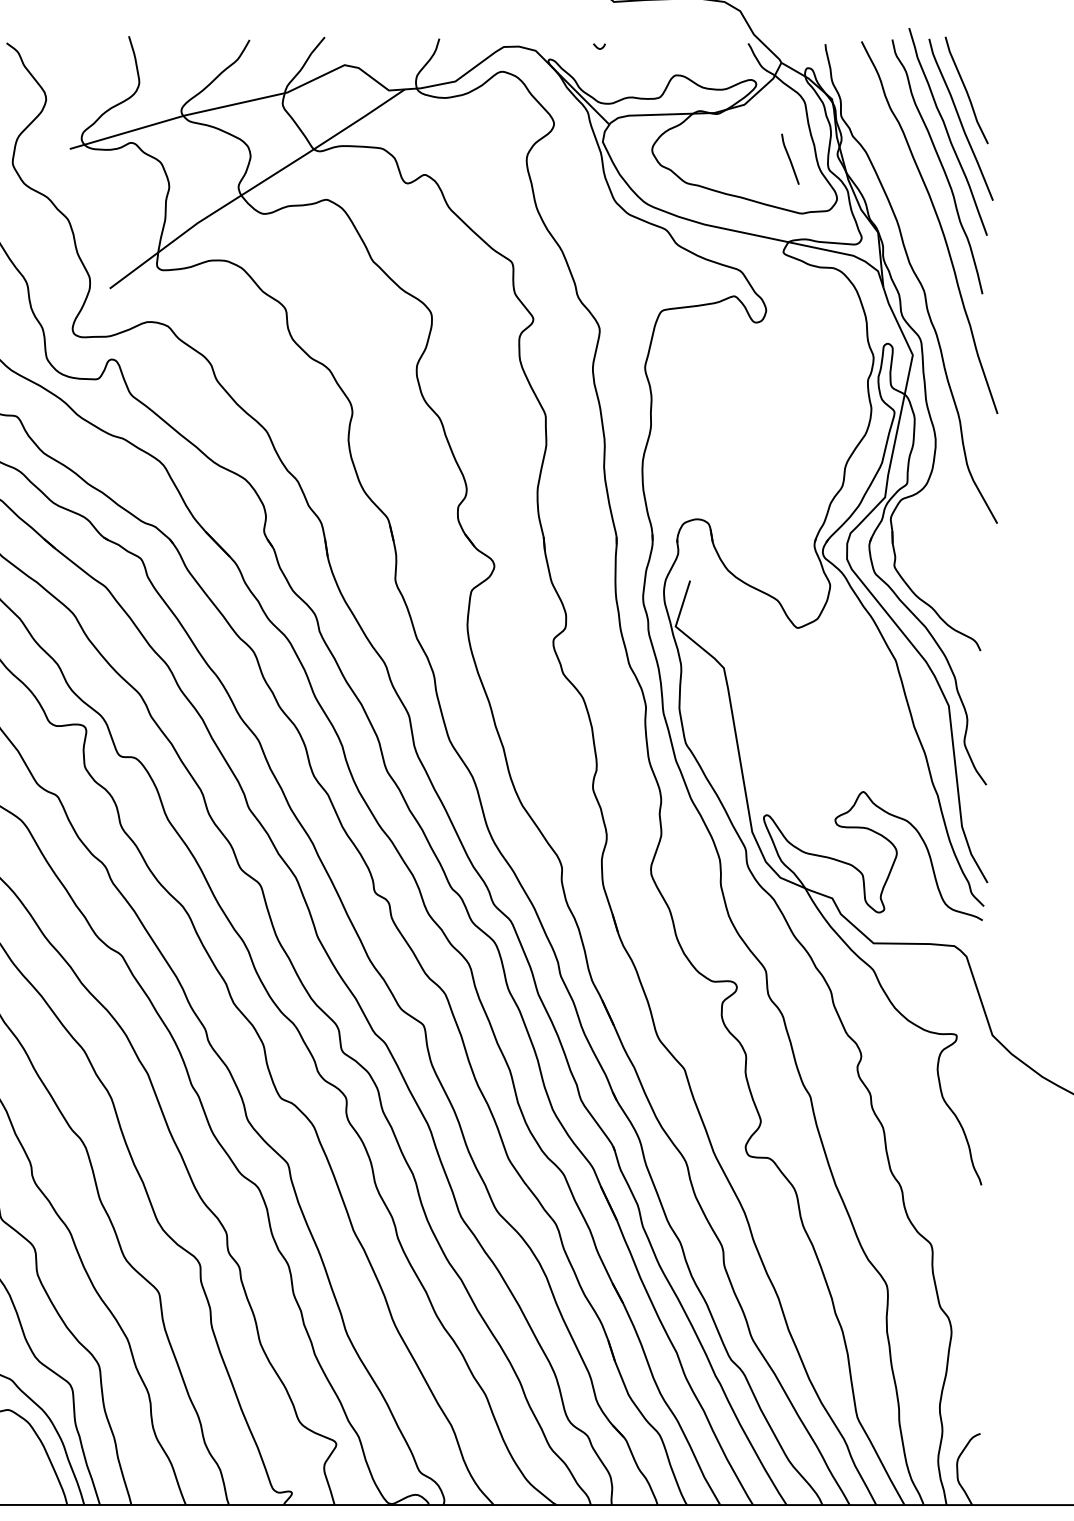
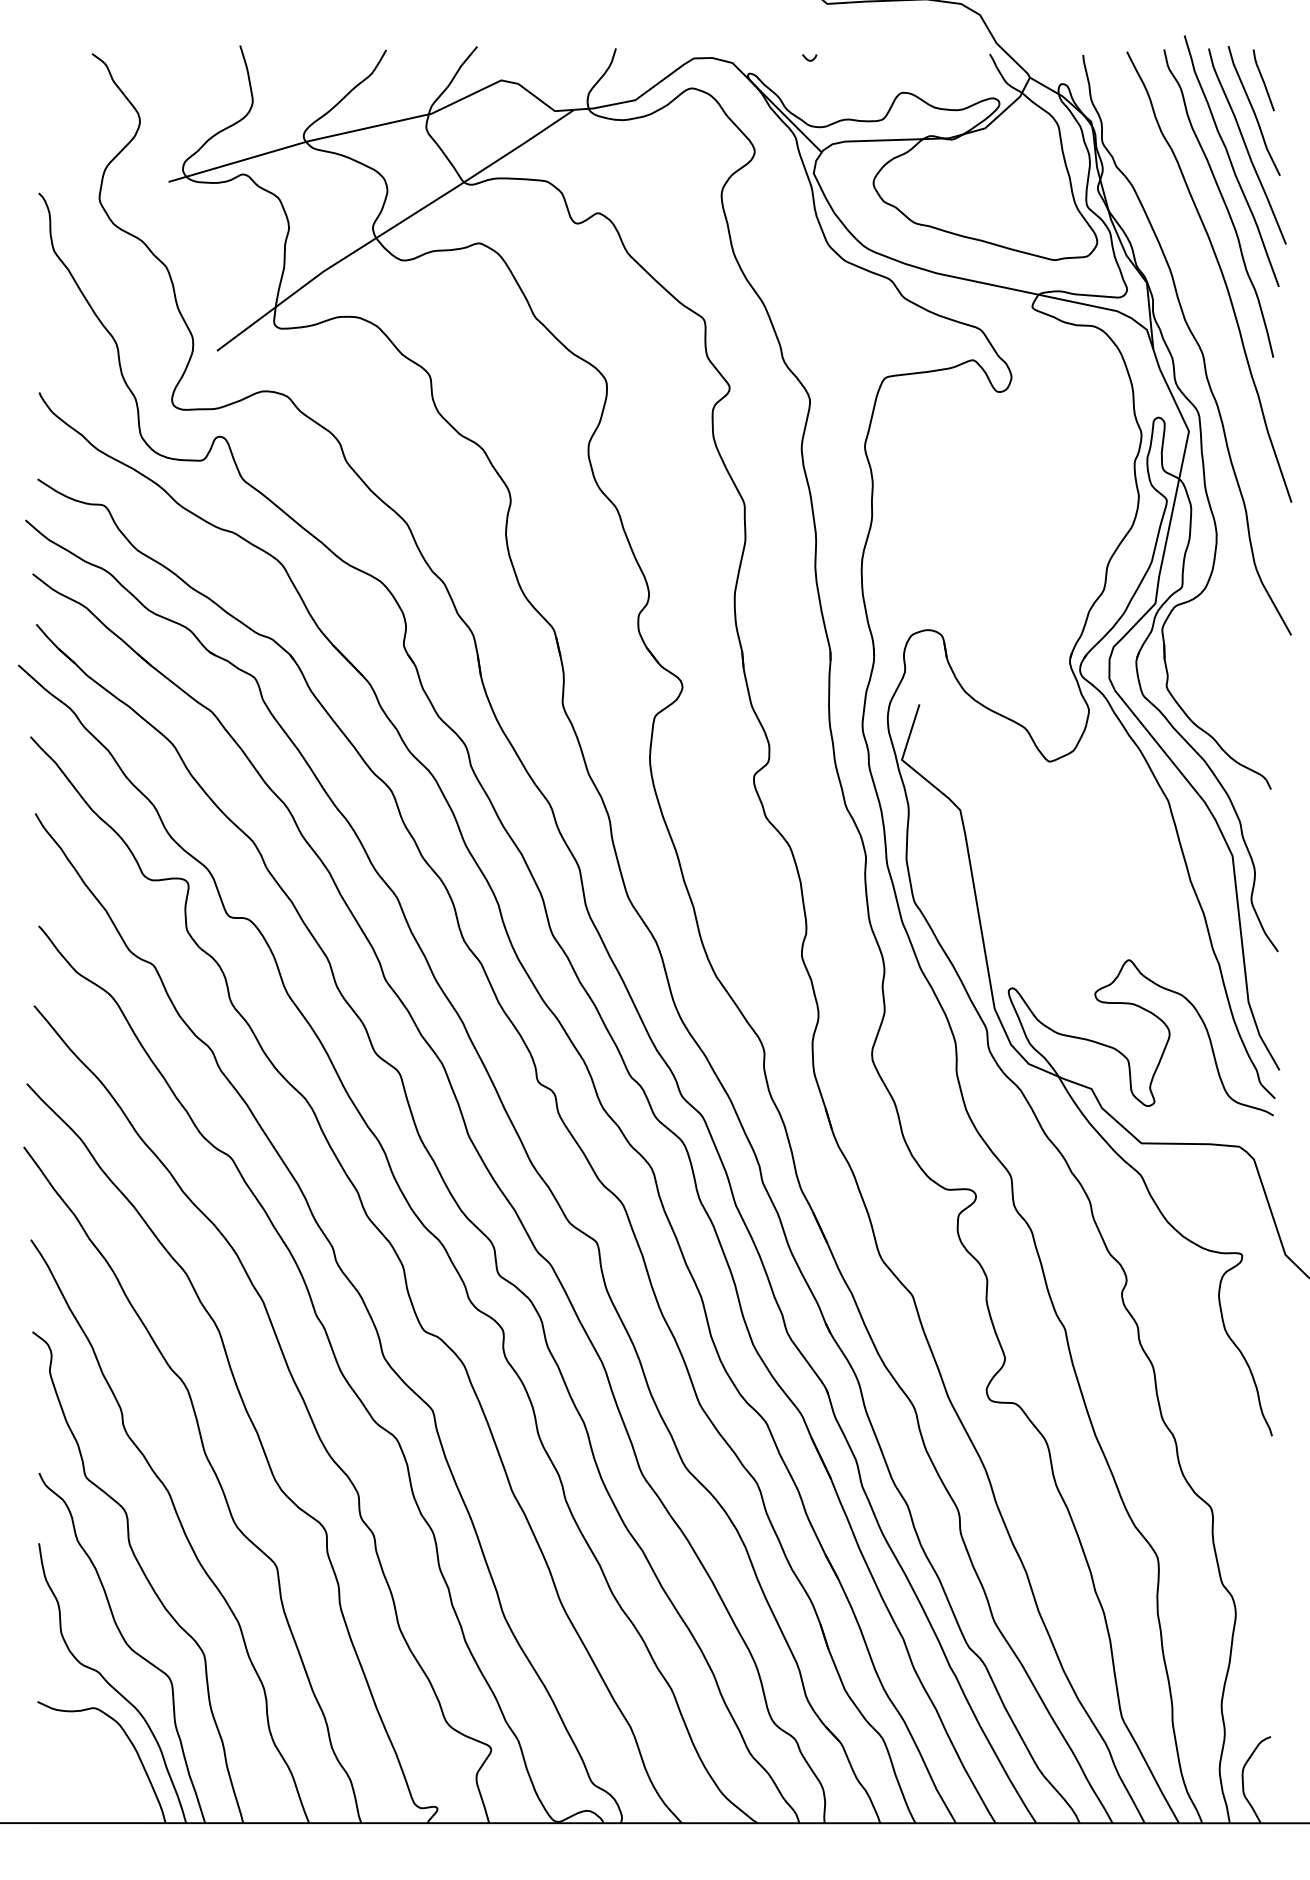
line: (790, 159) -> (1263, 80), moved

